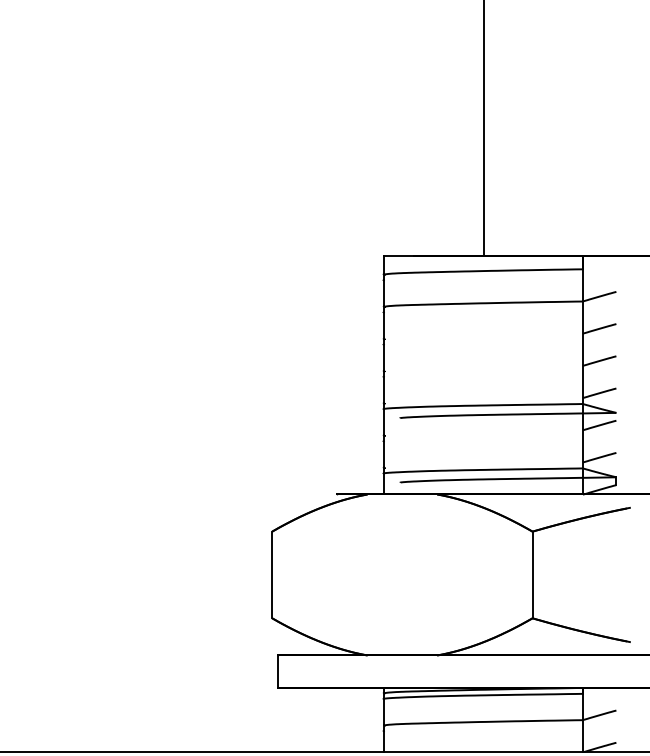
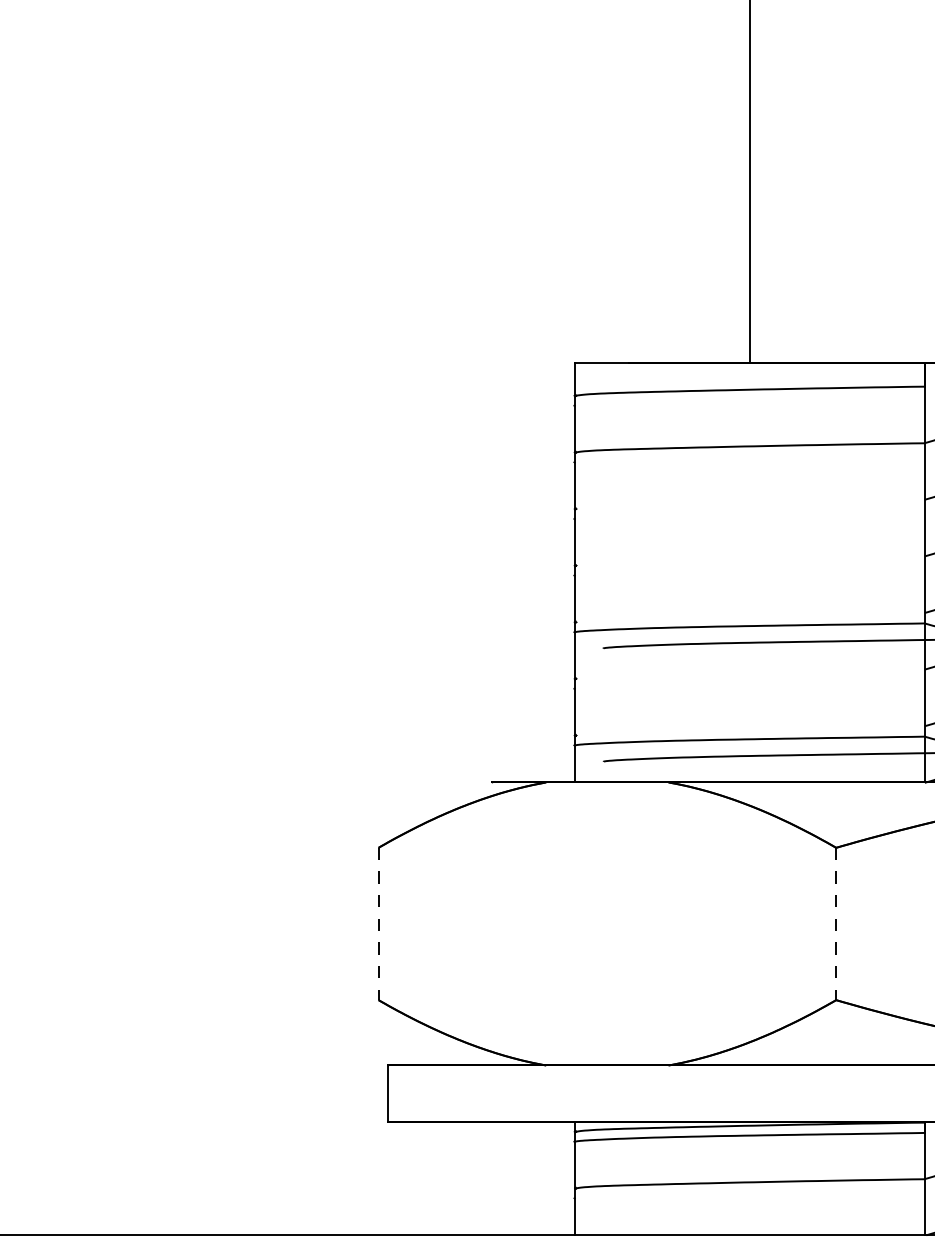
line: (272, 575) -> (379, 924), solid -> dashed
line: (532, 575) -> (836, 924), solid -> dashed

